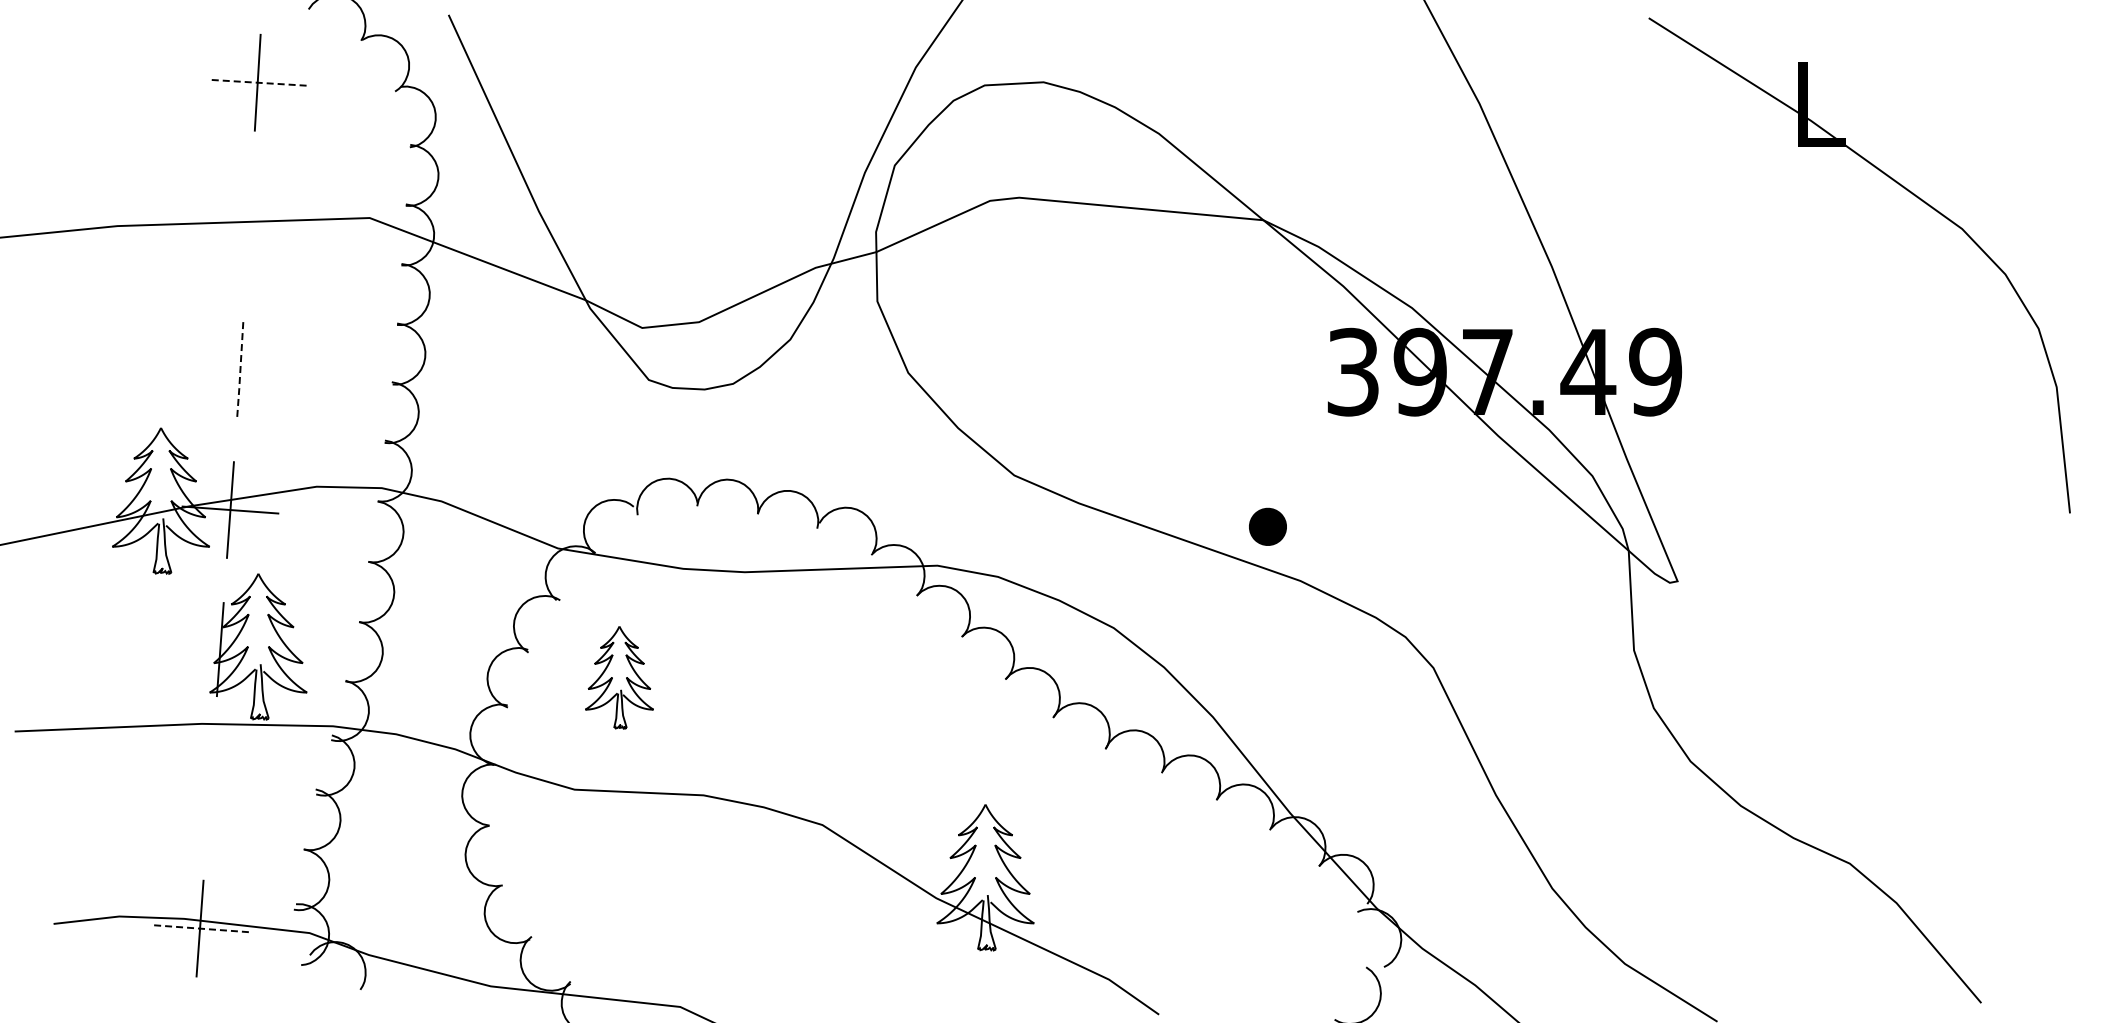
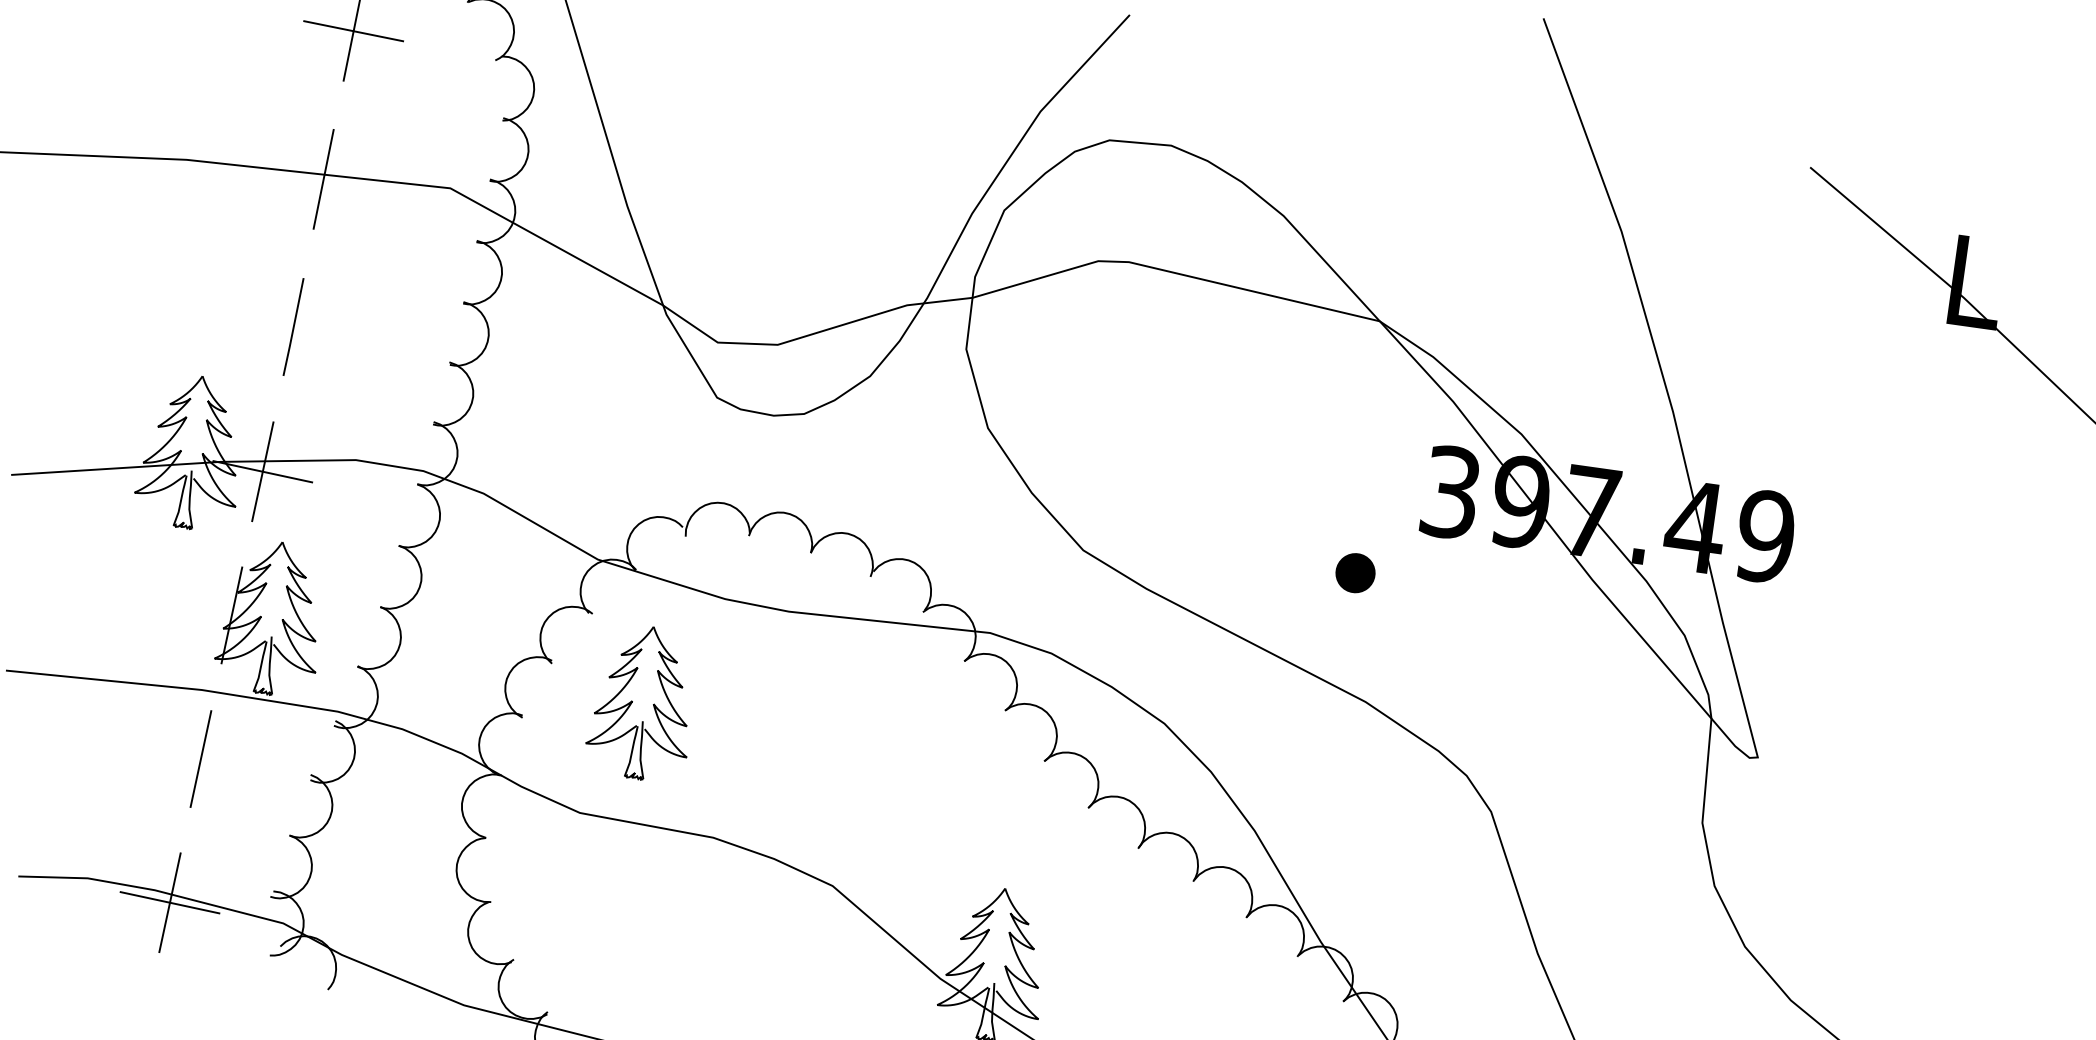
line: (257, 82) -> (353, 30), dashed -> solid
line: (248, 226) -> (323, 179), added
line: (240, 370) -> (293, 328), dashed -> solid
part: (1267, 526) -> (1355, 572), moved
part: (619, 677) -> (643, 702), size x1.43
line: (209, 788) -> (200, 758), added
line: (200, 928) -> (170, 902), dashed -> solid

